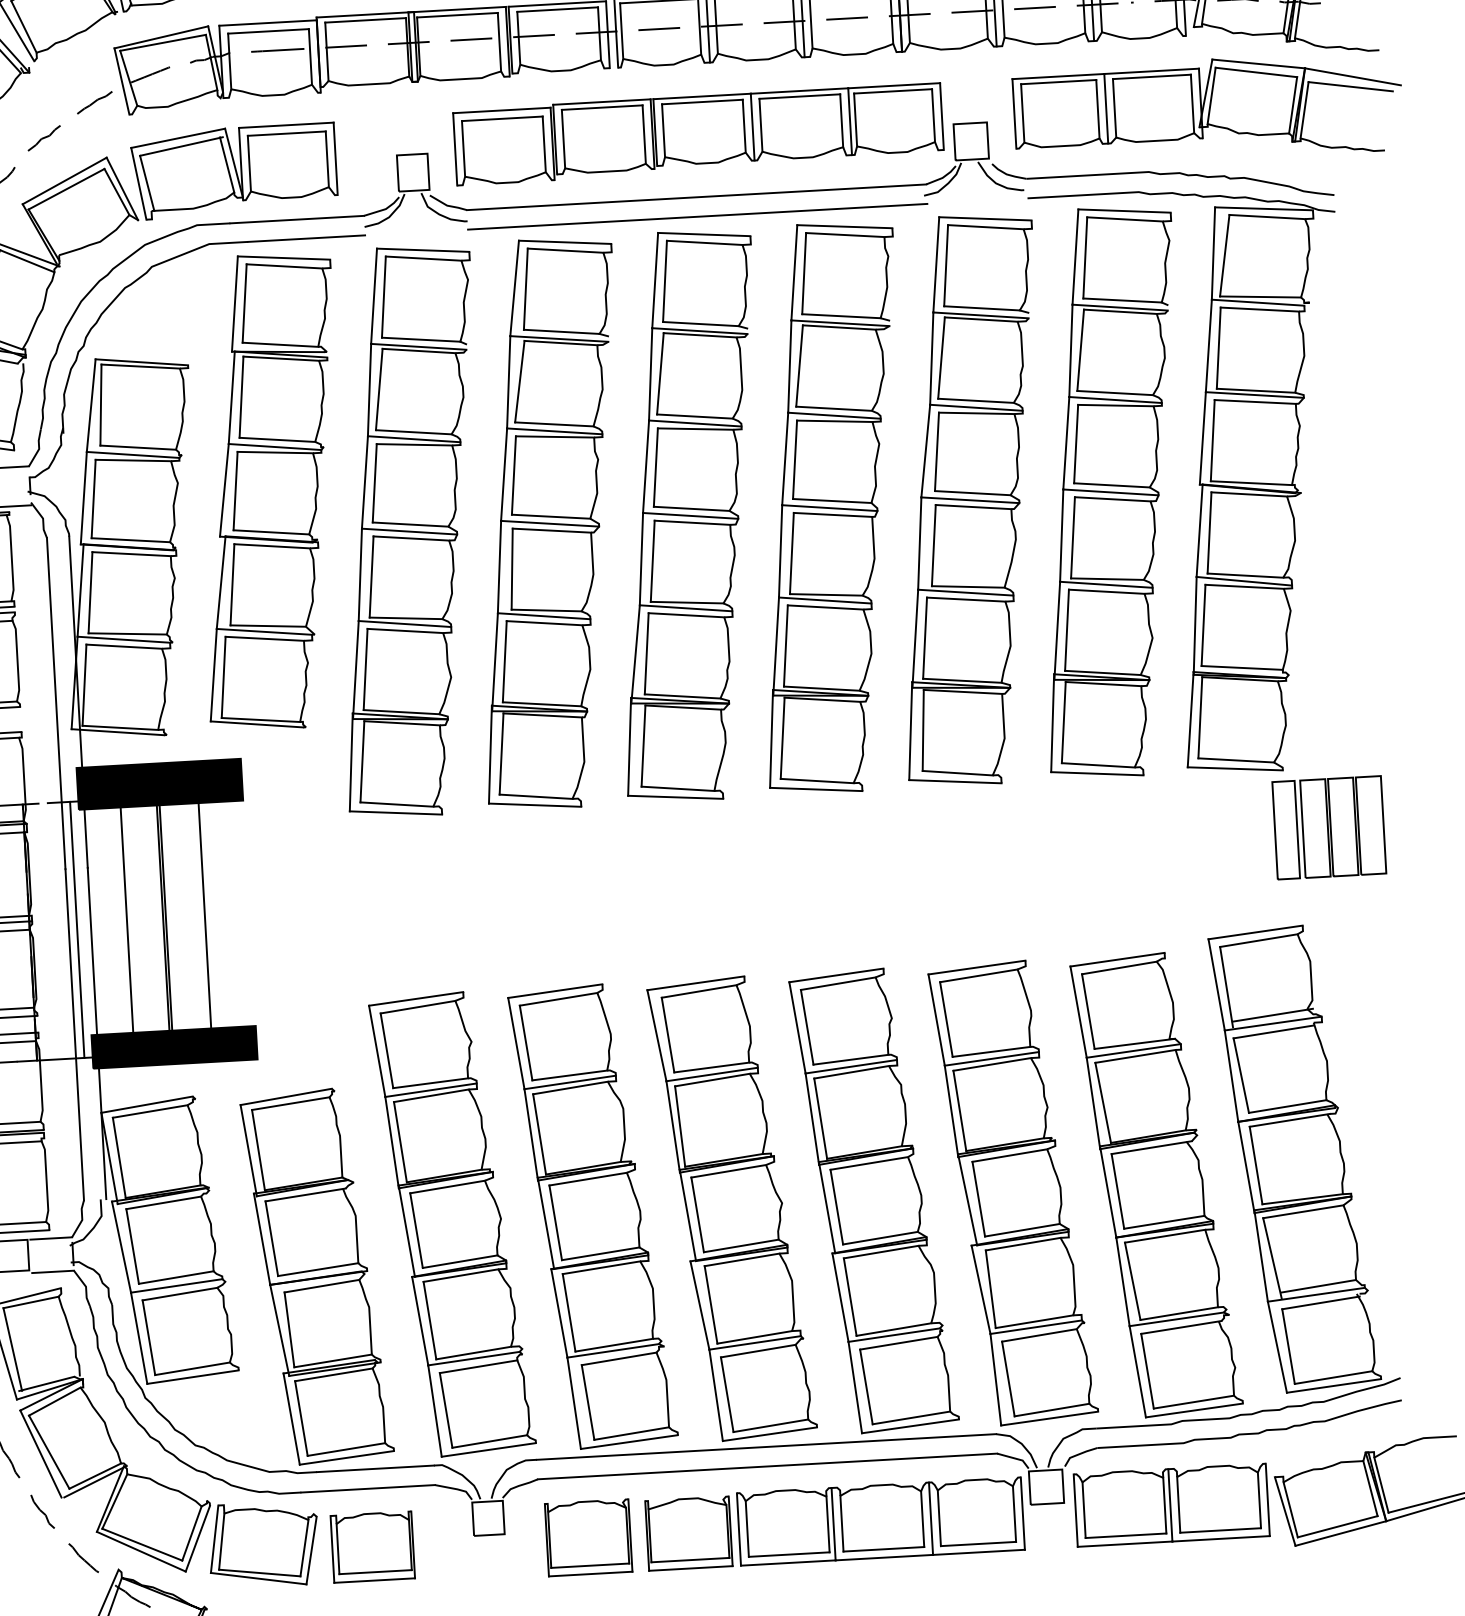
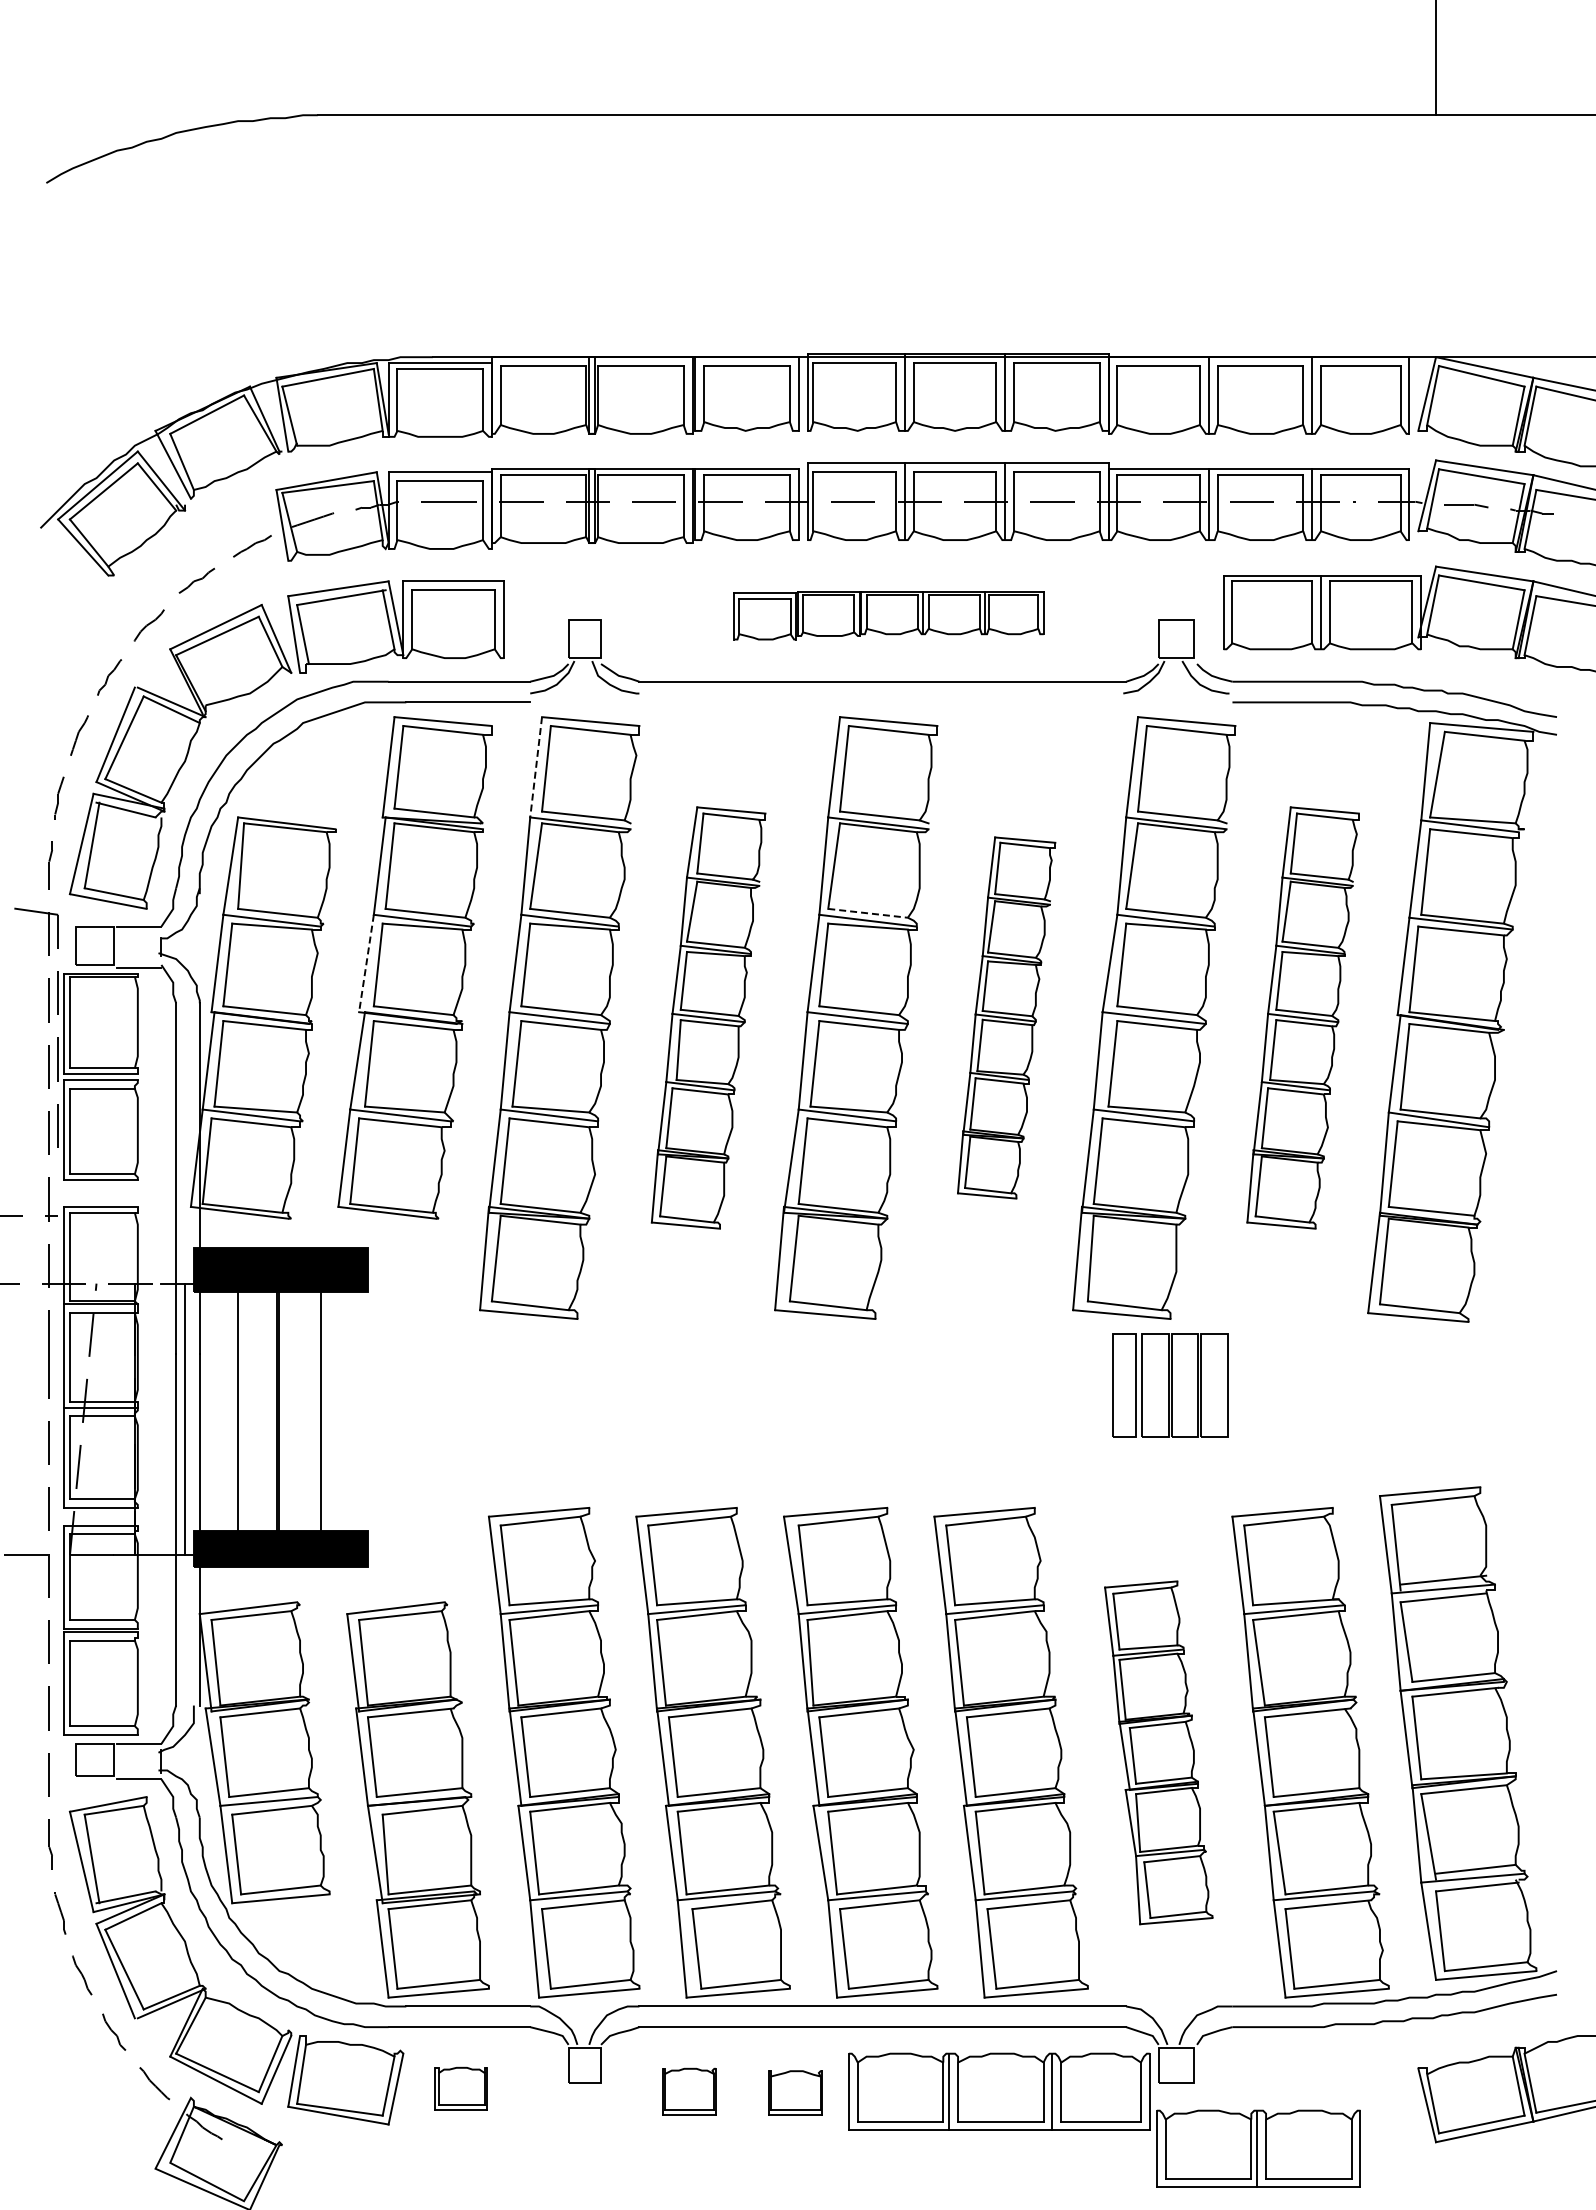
part: (698, 134) -> (888, 615), size x0.6
line: (697, 216) -> (882, 702), removed
line: (374, 296) -> (536, 767), solid -> dashed
line: (695, 416) -> (868, 913), solid -> dashed
line: (224, 491) -> (366, 964), solid -> dashed
part: (1110, 491) -> (1302, 1017), size x0.7
part: (830, 507) -> (1006, 1017), size x0.6
part: (549, 523) -> (708, 1017), size x0.7
part: (1329, 827) -> (1170, 1385), moved
part: (1013, 1192) -> (1158, 1752), size x0.7
part: (1171, 1504) -> (1258, 2148), moved
part: (688, 1532) -> (795, 2092), size x0.6
part: (588, 1537) -> (689, 2091), size x0.6
part: (372, 1546) -> (460, 2088), size x0.6

